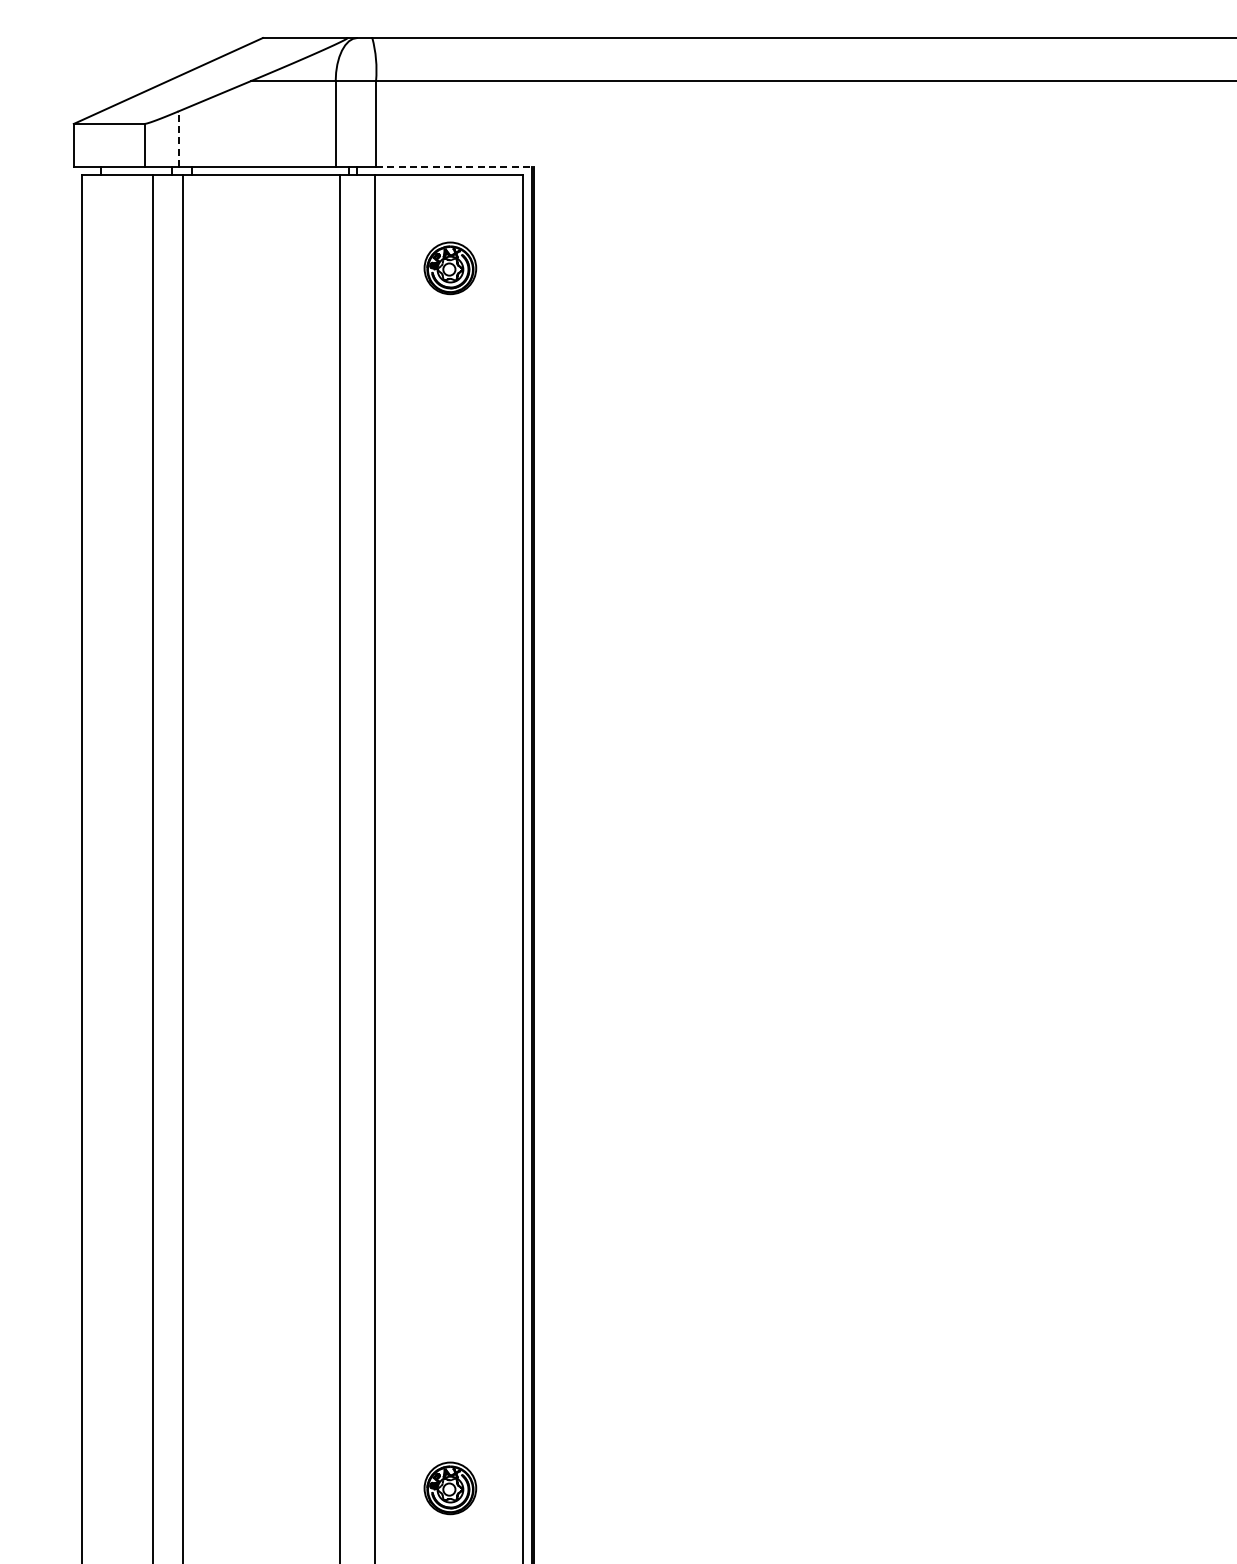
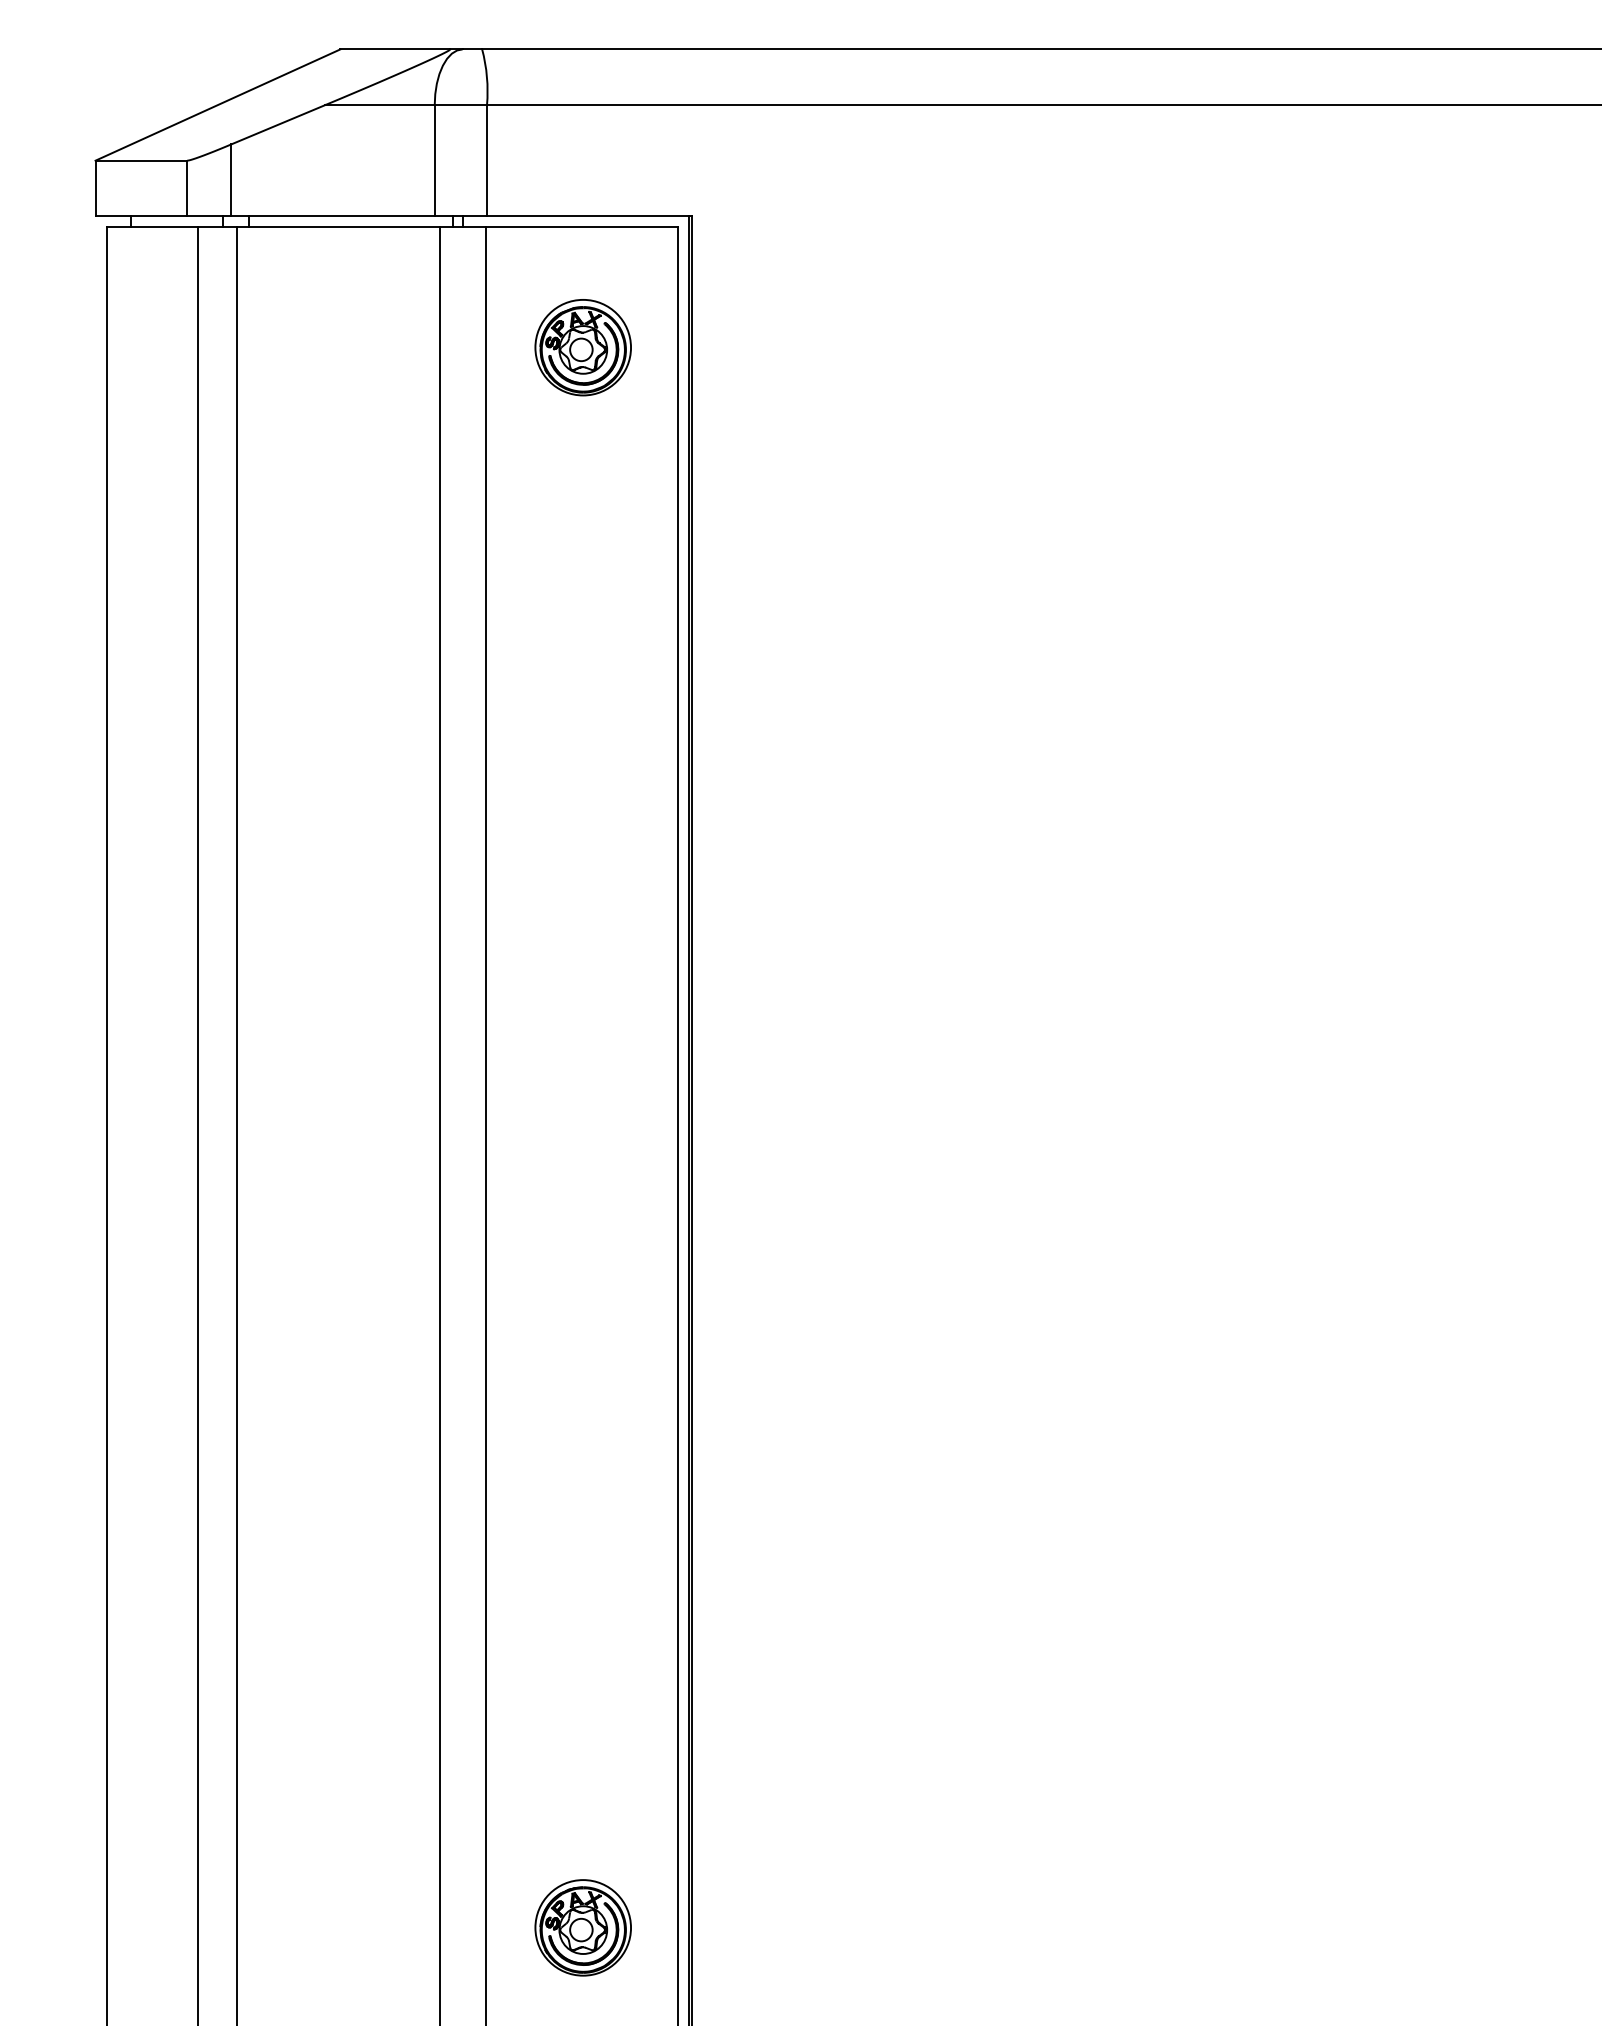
line: (178, 139) -> (231, 180), dashed -> solid
line: (455, 166) -> (589, 215), dashed -> solid
part: (450, 268) -> (583, 347), size x1.43
part: (450, 1488) -> (583, 1928), size x1.43

